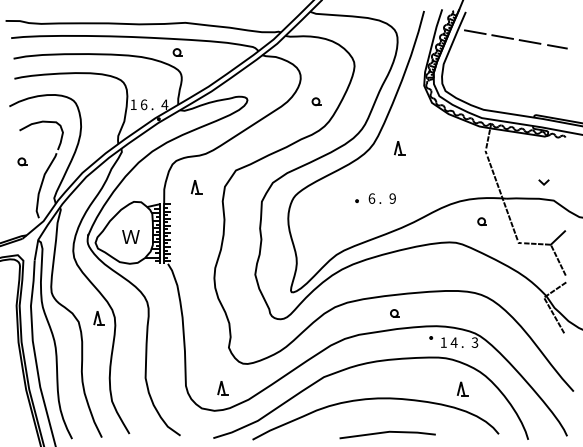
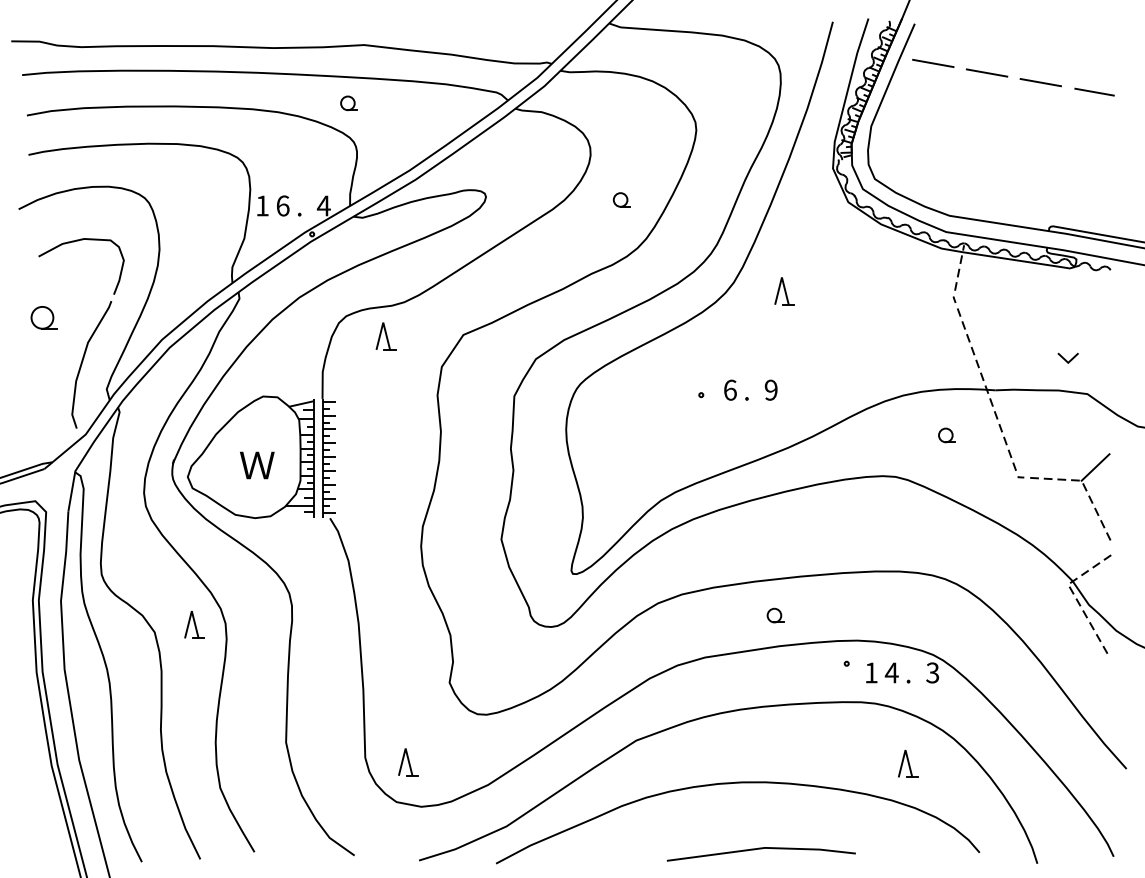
part: (22, 161) -> (44, 317), size x1.6
part: (196, 187) -> (385, 336), moved
part: (222, 388) -> (407, 762), moved

